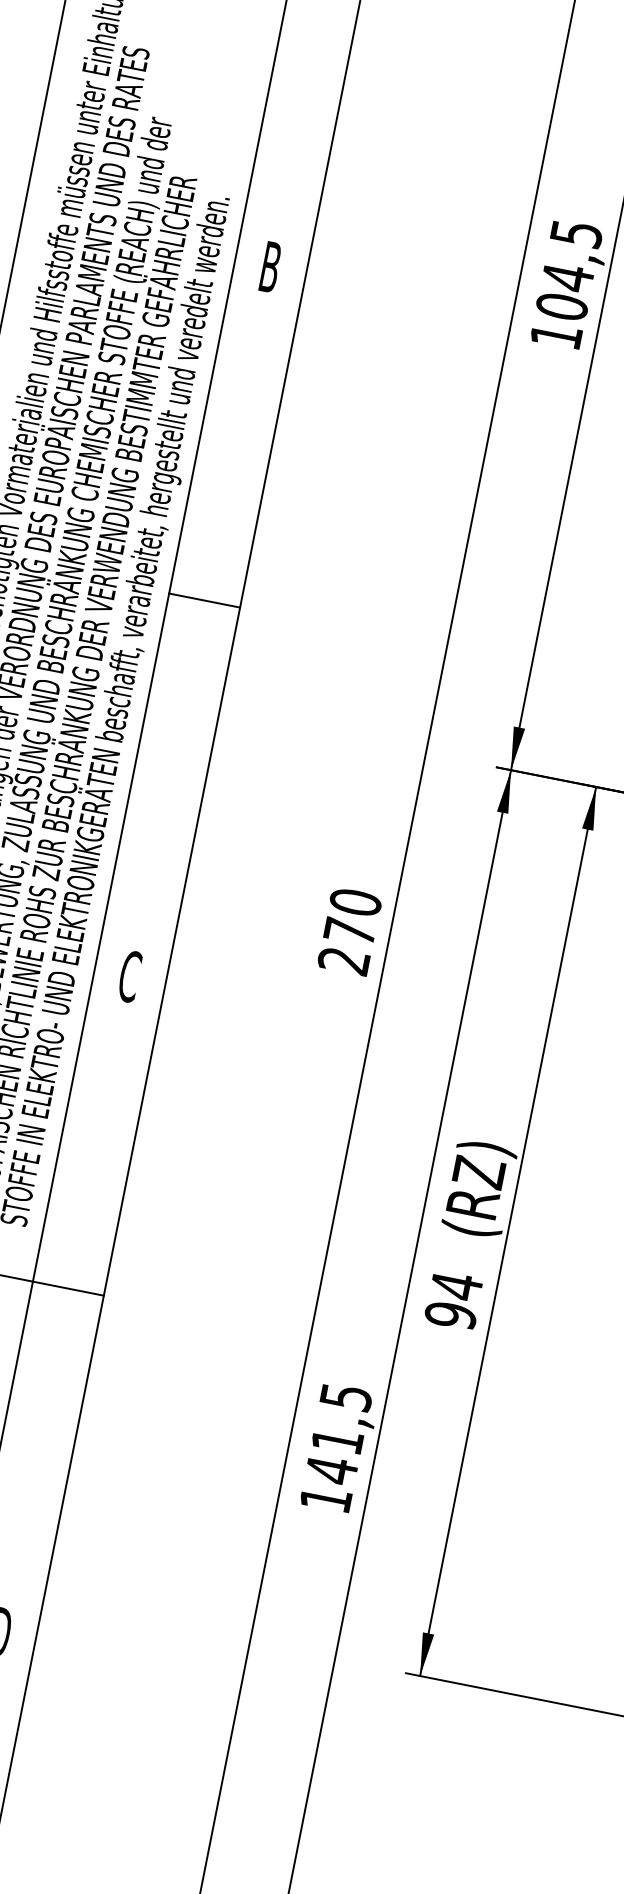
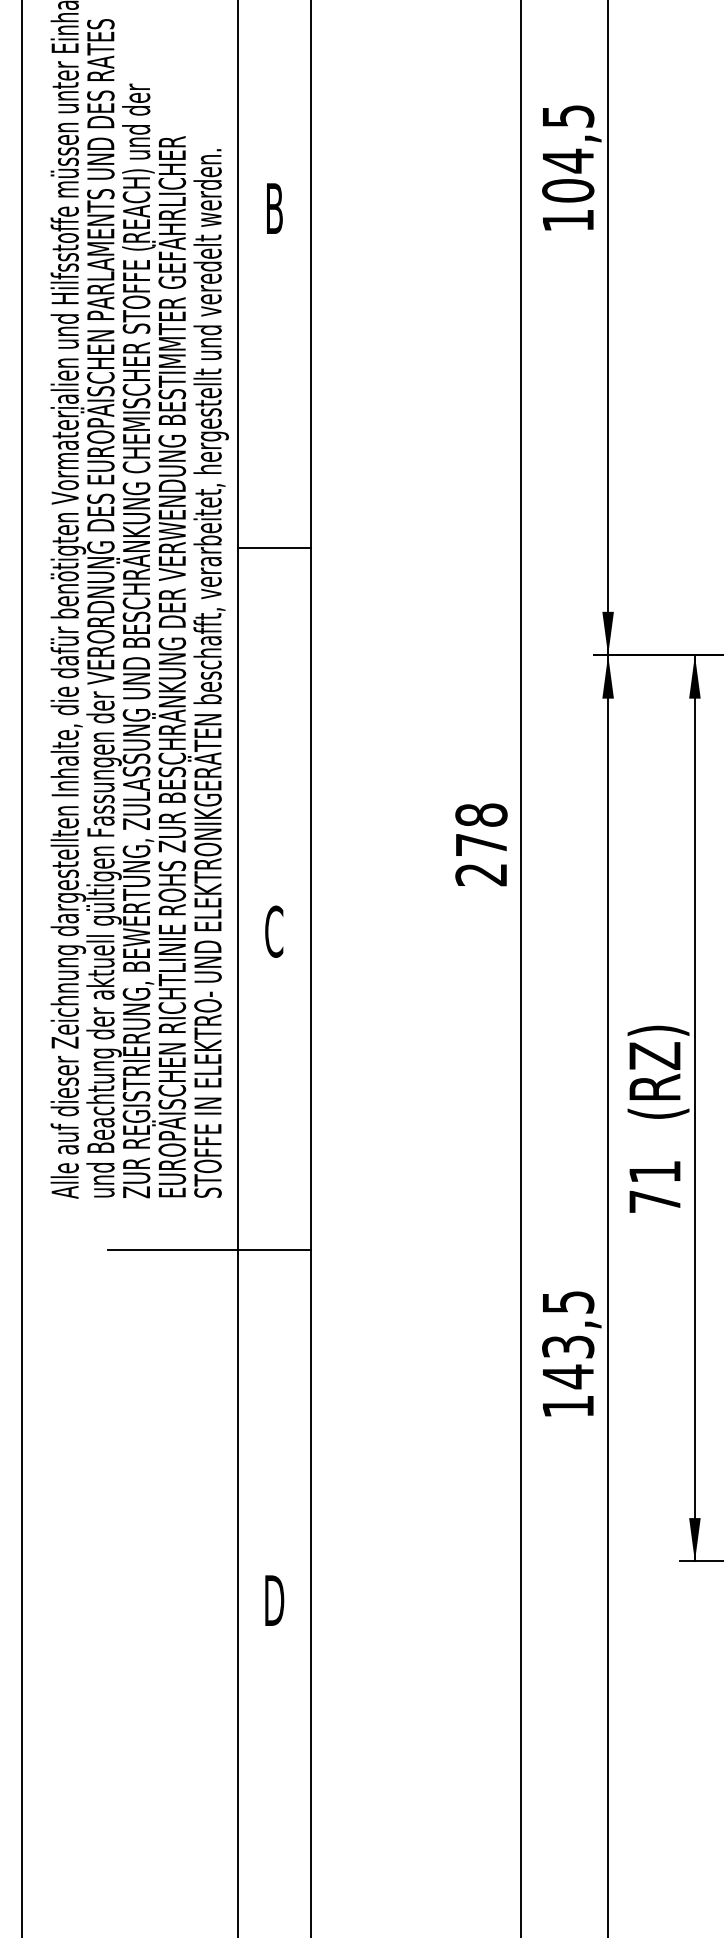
text: (355, 901) -> (481, 814), 270 -> 278
text: (453, 1300) -> (654, 1186), 94 -> 71
text: (337, 1440) -> (568, 1346), 141,5 -> 143,5

